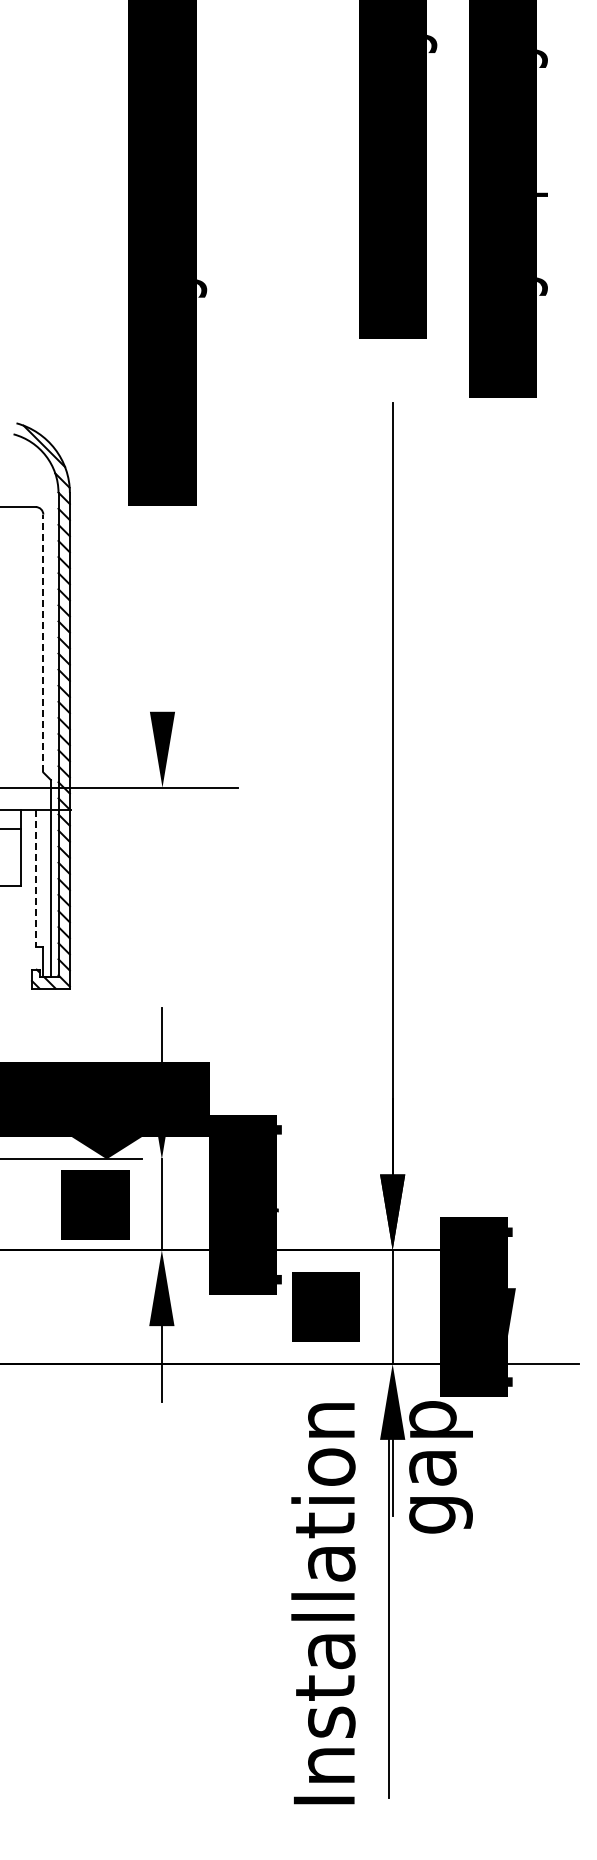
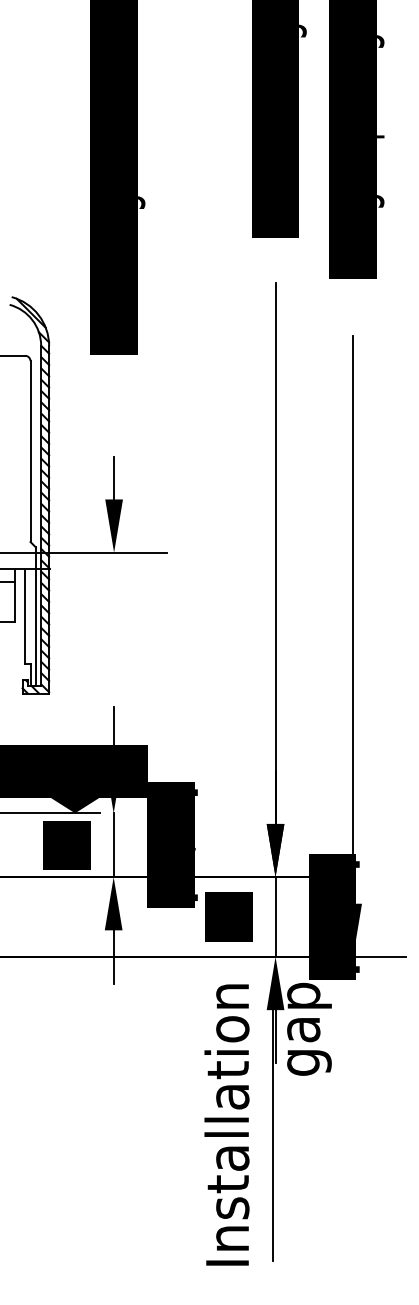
line: (43, 643) -> (30, 451), dashed -> solid
line: (162, 681) -> (114, 478), added
line: (35, 879) -> (25, 617), dashed -> solid
line: (503, 883) -> (353, 619), added

